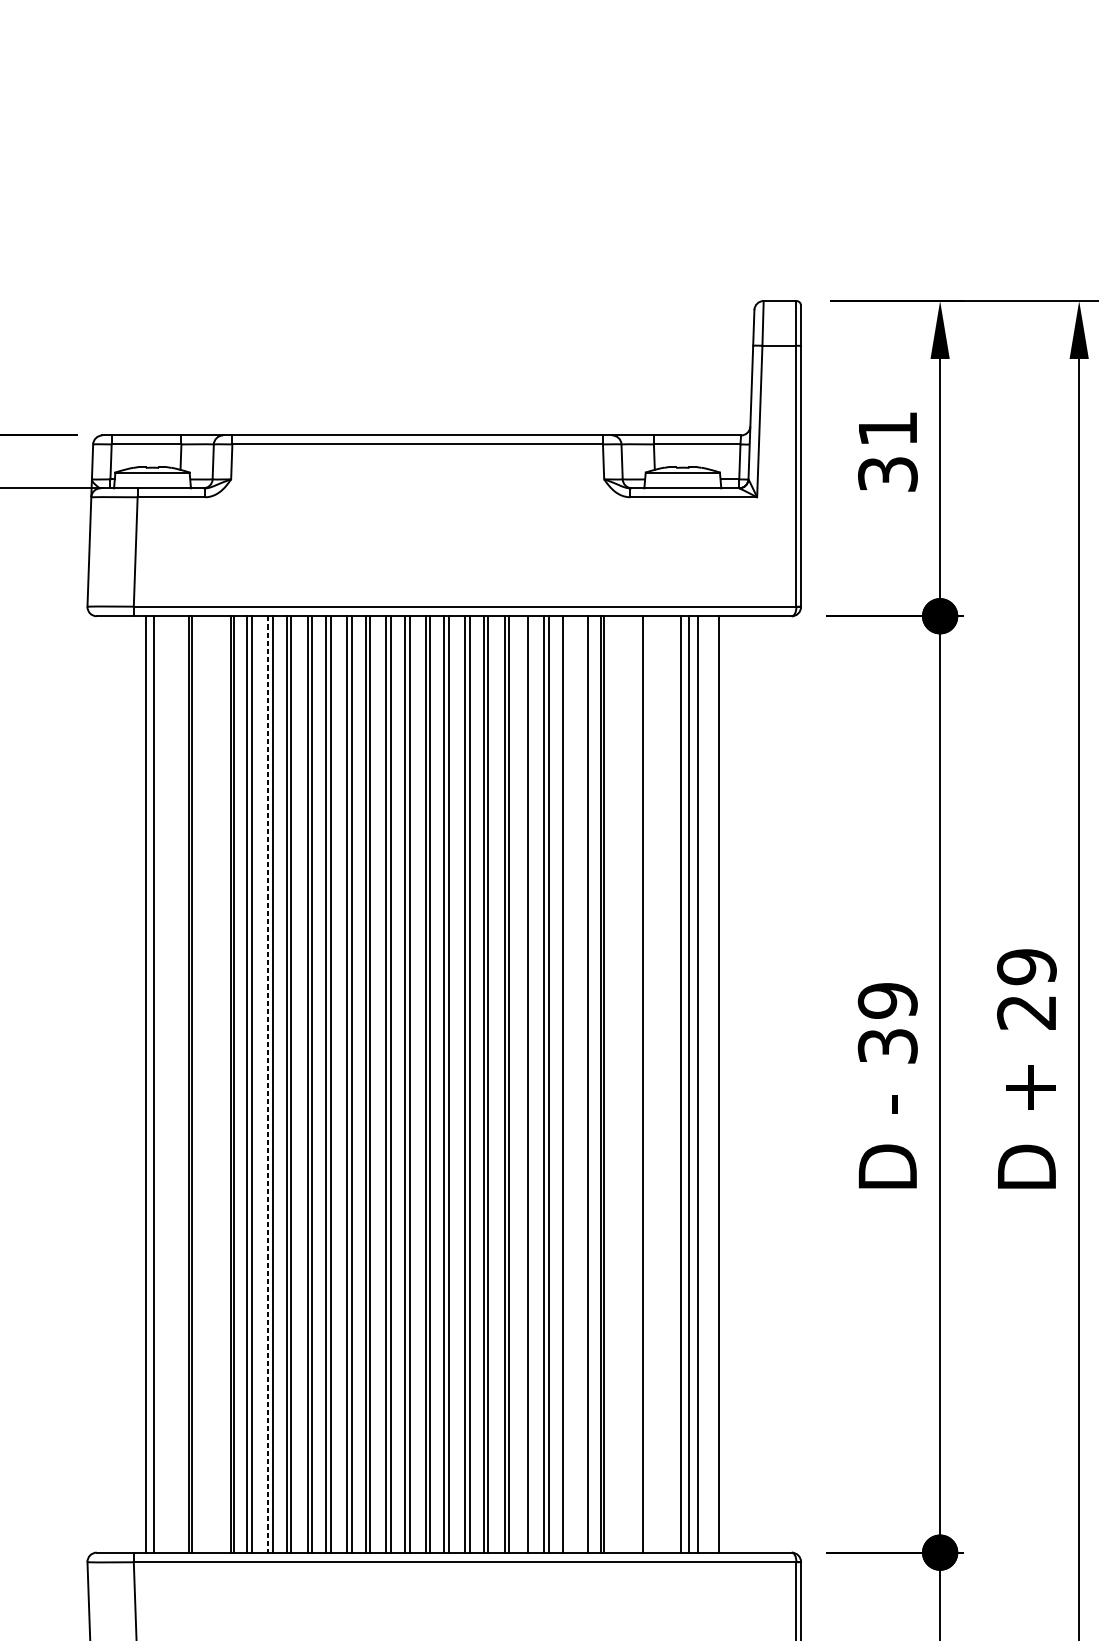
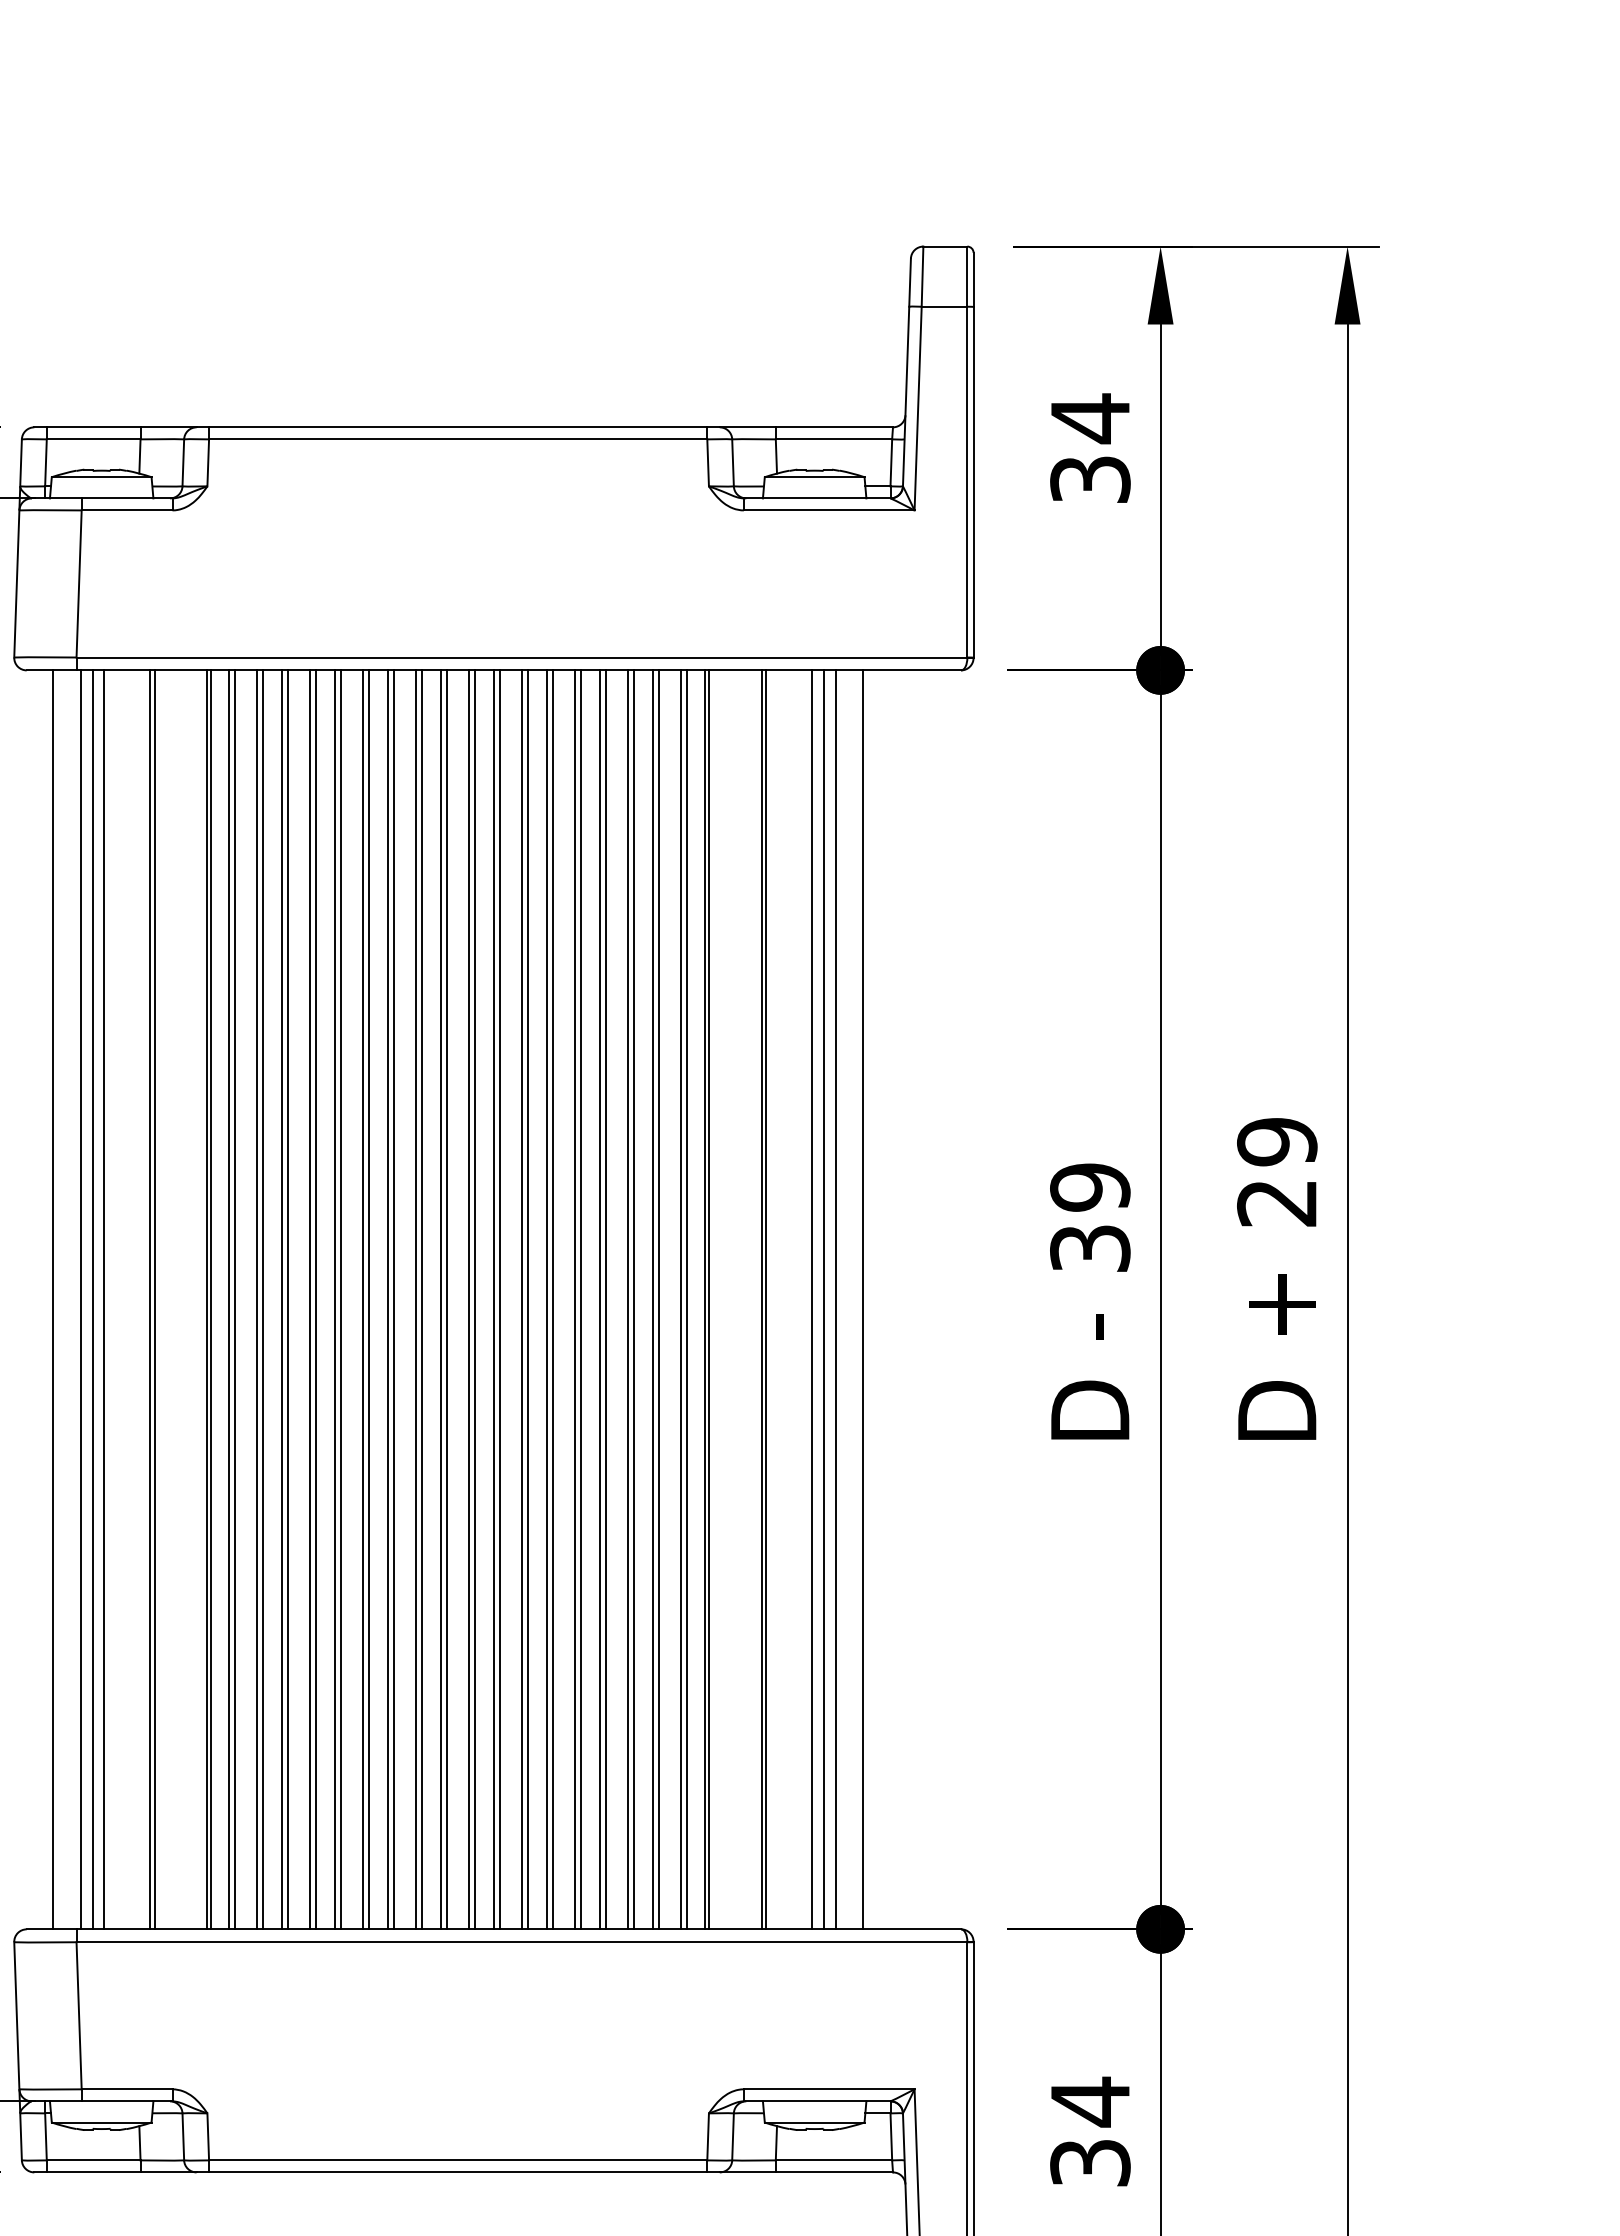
text: (887, 428) -> (1090, 418), 31 -> 34
line: (116, 1084) -> (53, 1299), added
line: (136, 1084) -> (80, 1299), added
line: (268, 1084) -> (257, 1300), dashed -> solid
line: (522, 1084) -> (599, 1299), added
line: (567, 1084) -> (659, 1299), added
line: (583, 1084) -> (680, 1299), added
line: (647, 1084) -> (766, 1299), added

